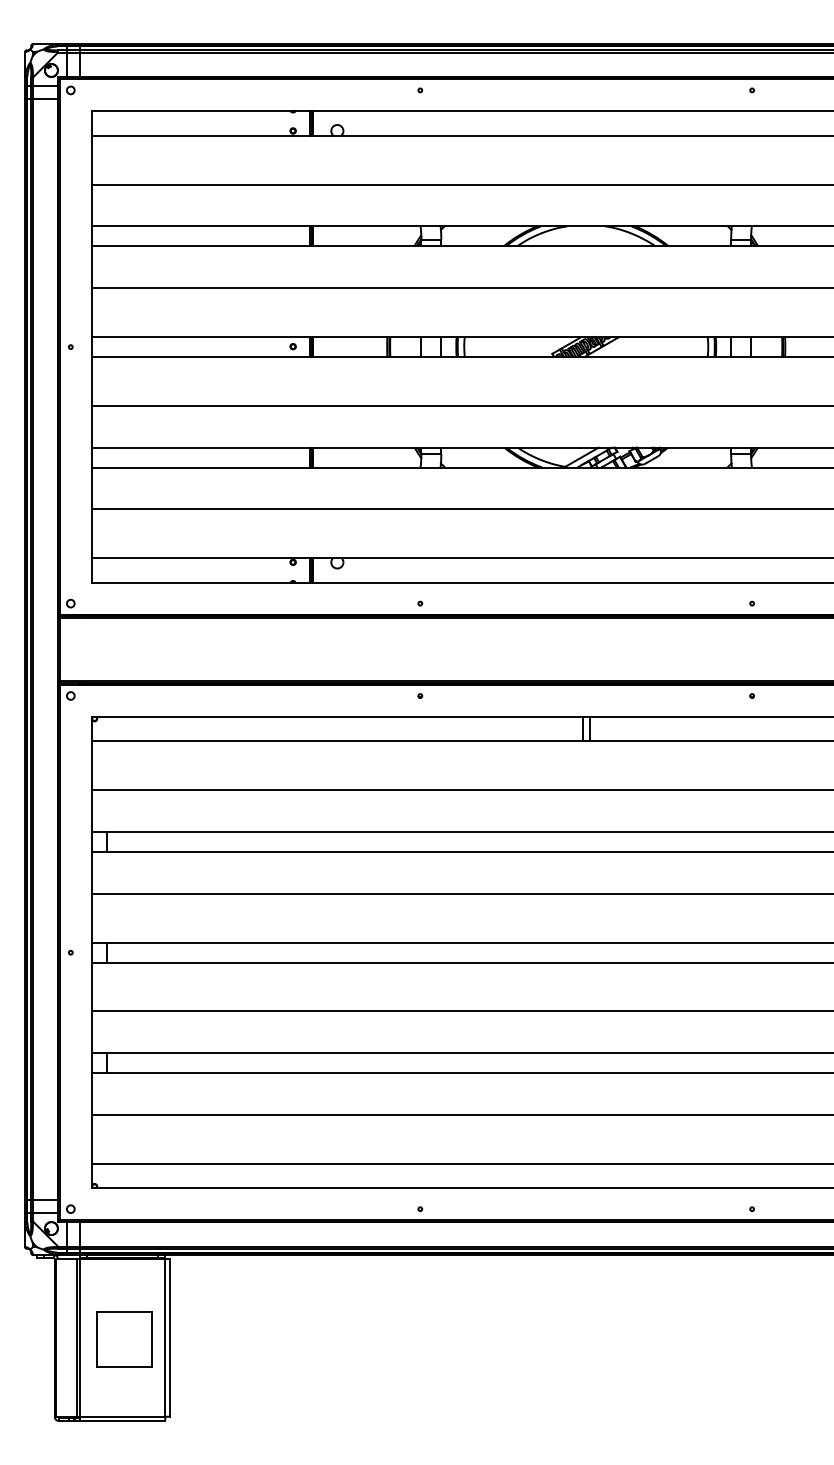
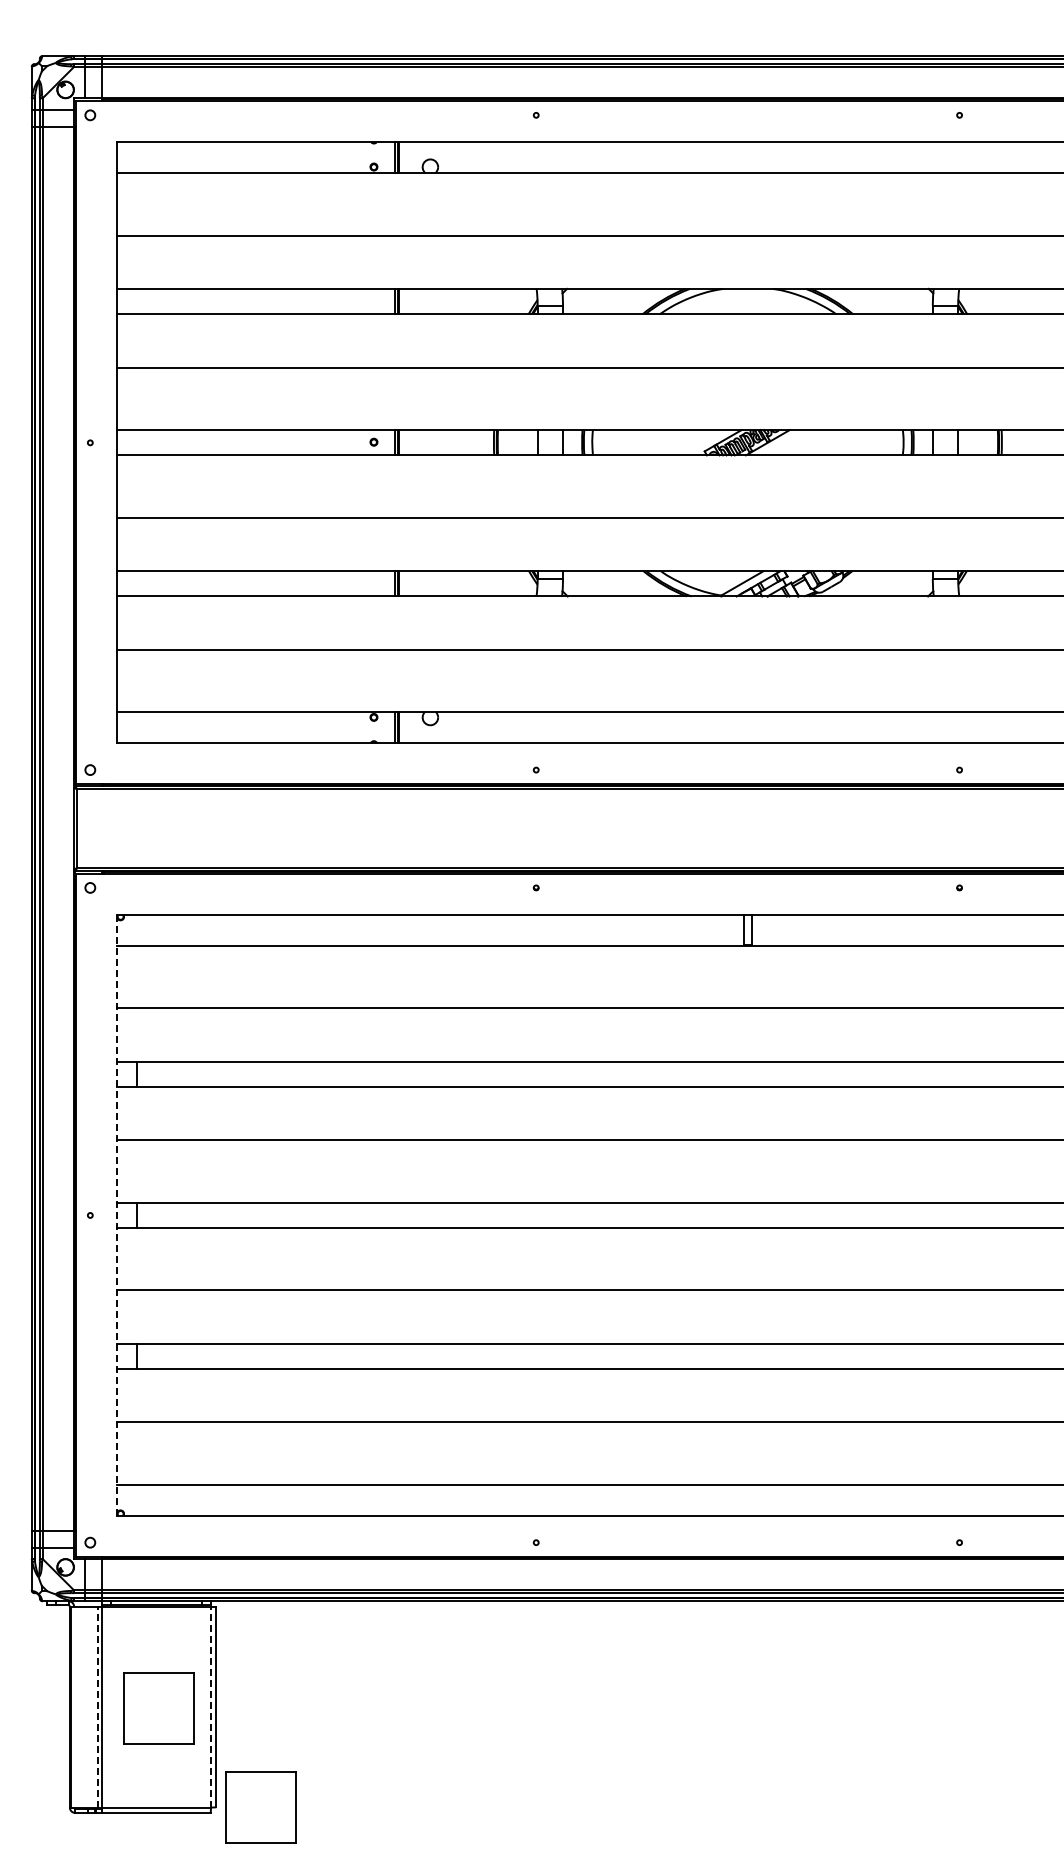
line: (92, 952) -> (117, 1215), solid -> dashed
line: (76, 1337) -> (97, 1706), solid -> dashed
line: (165, 1337) -> (210, 1706), solid -> dashed
part: (204, 1416) -> (260, 1807), added

